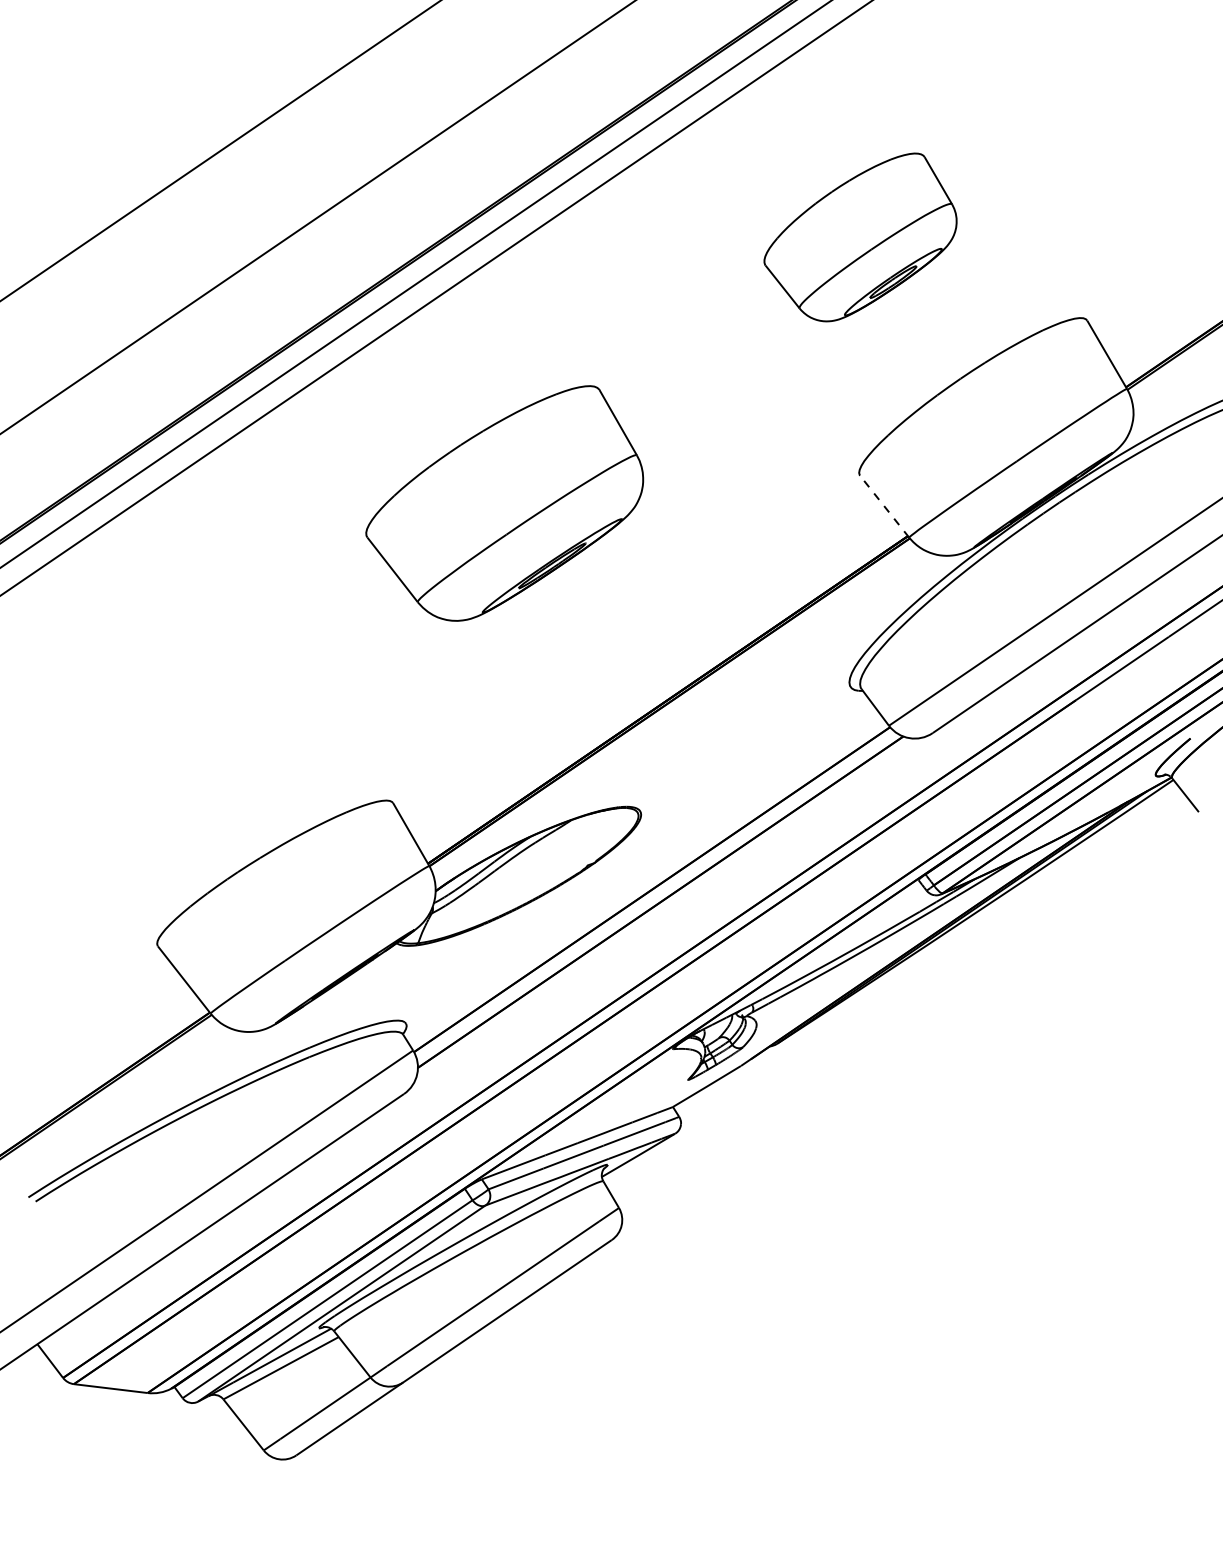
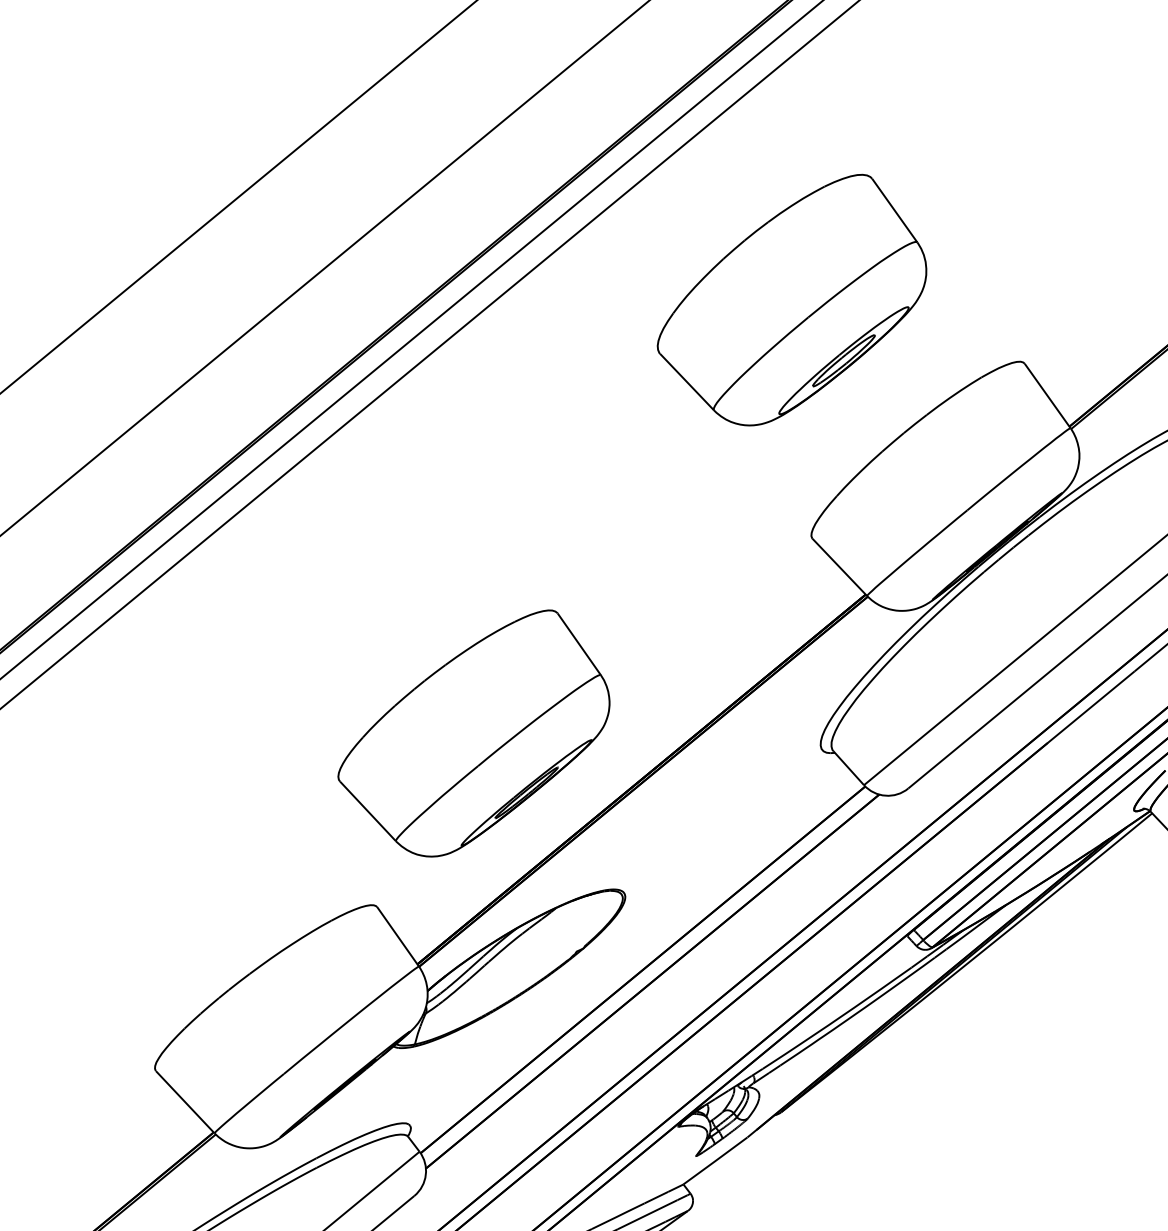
part: (860, 237) -> (791, 301), size x1.43
part: (504, 503) -> (473, 735), moved
line: (884, 506) -> (839, 567), dashed -> solid

